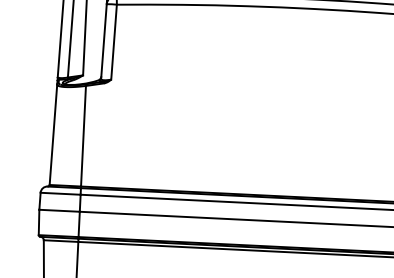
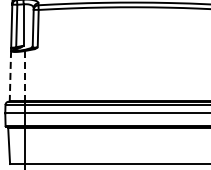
line: (53, 133) -> (10, 75), solid -> dashed
line: (83, 135) -> (25, 75), solid -> dashed

